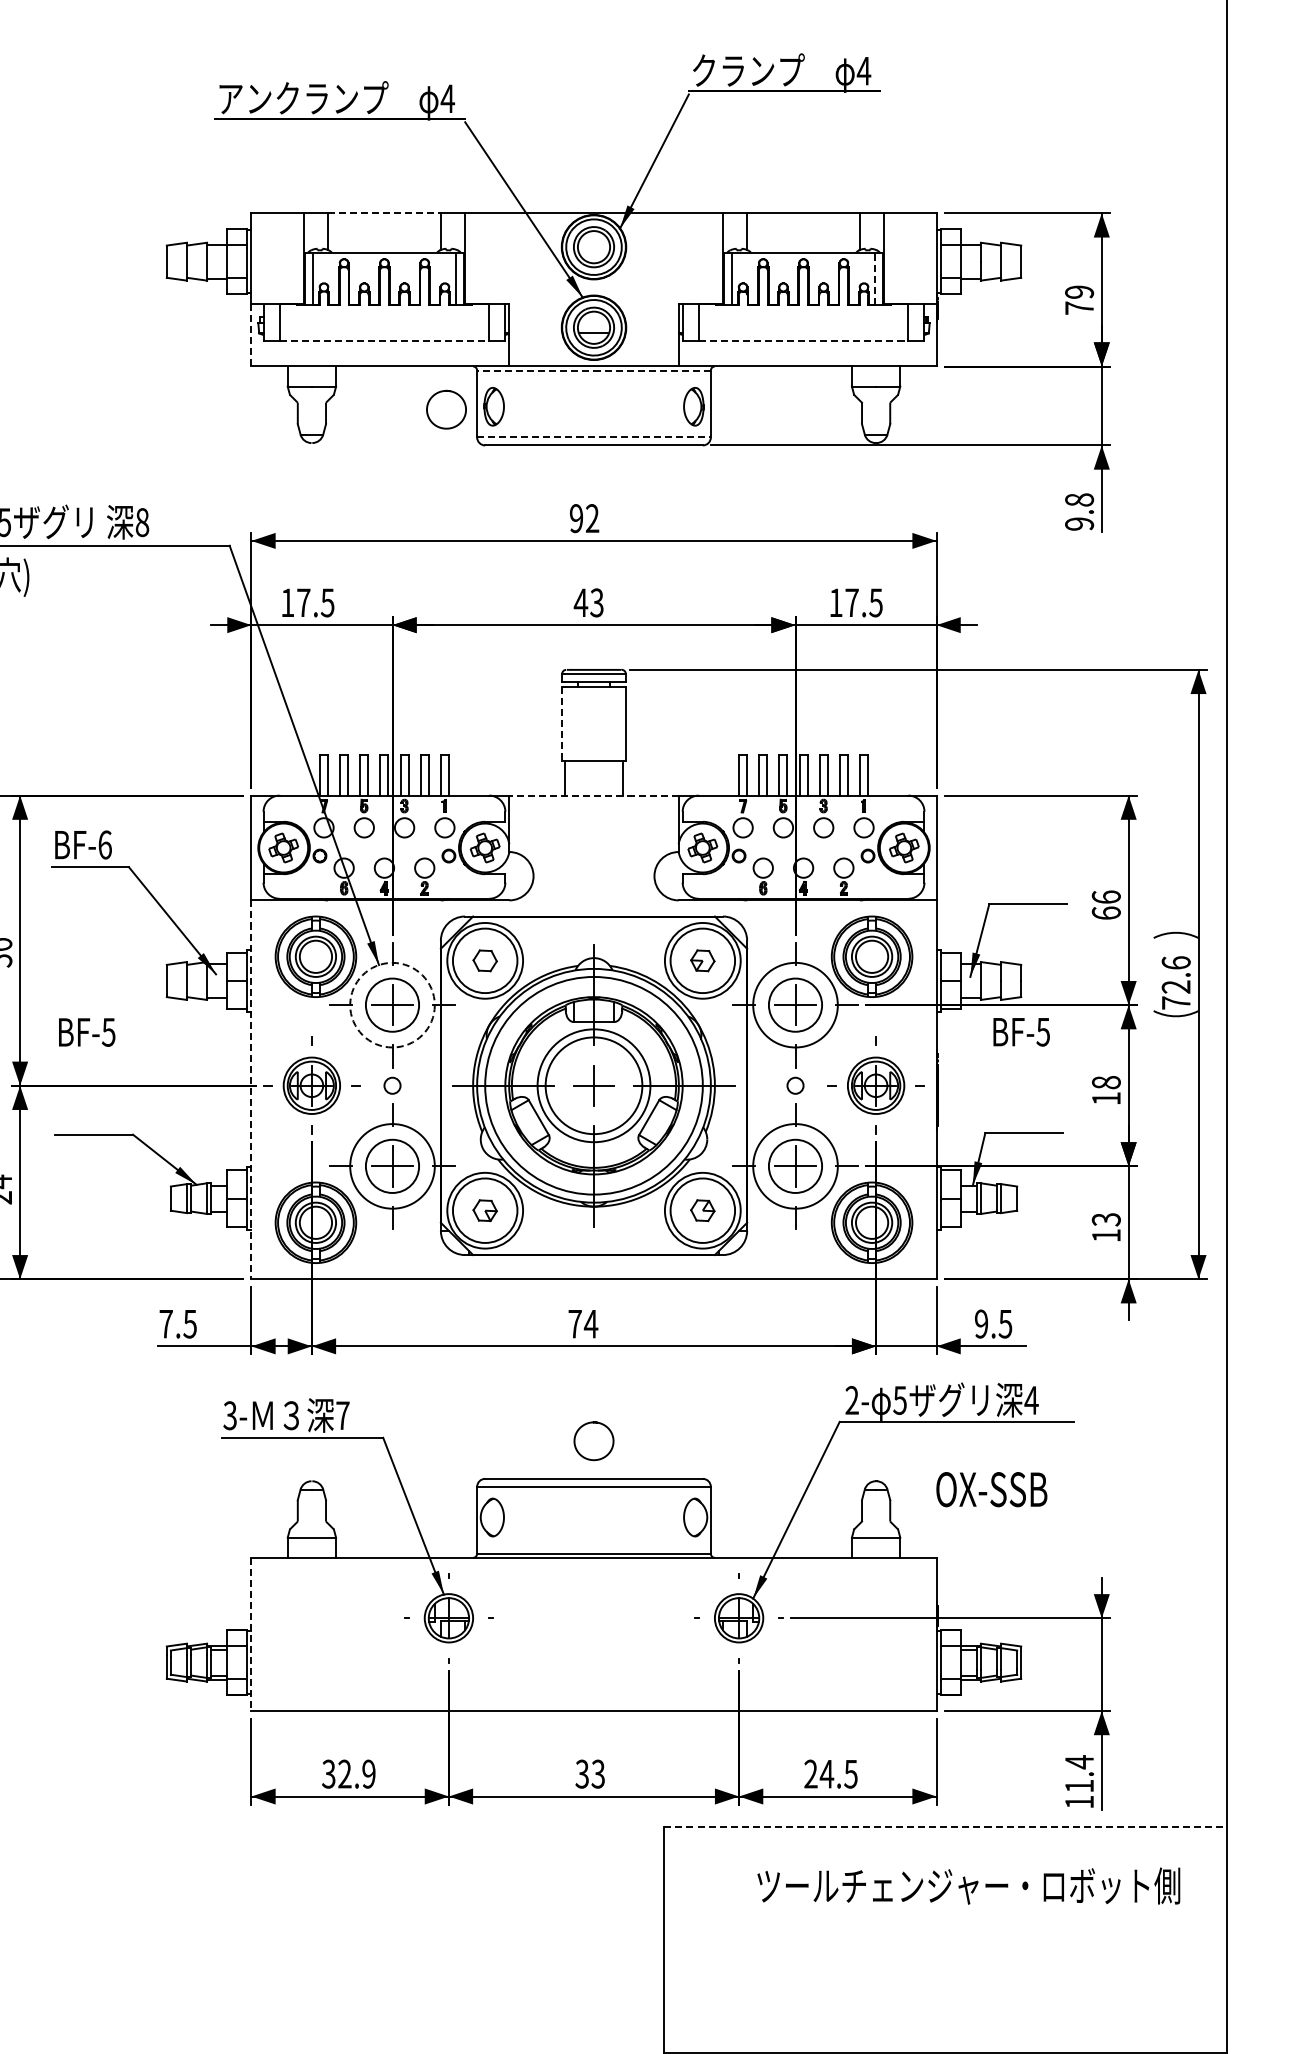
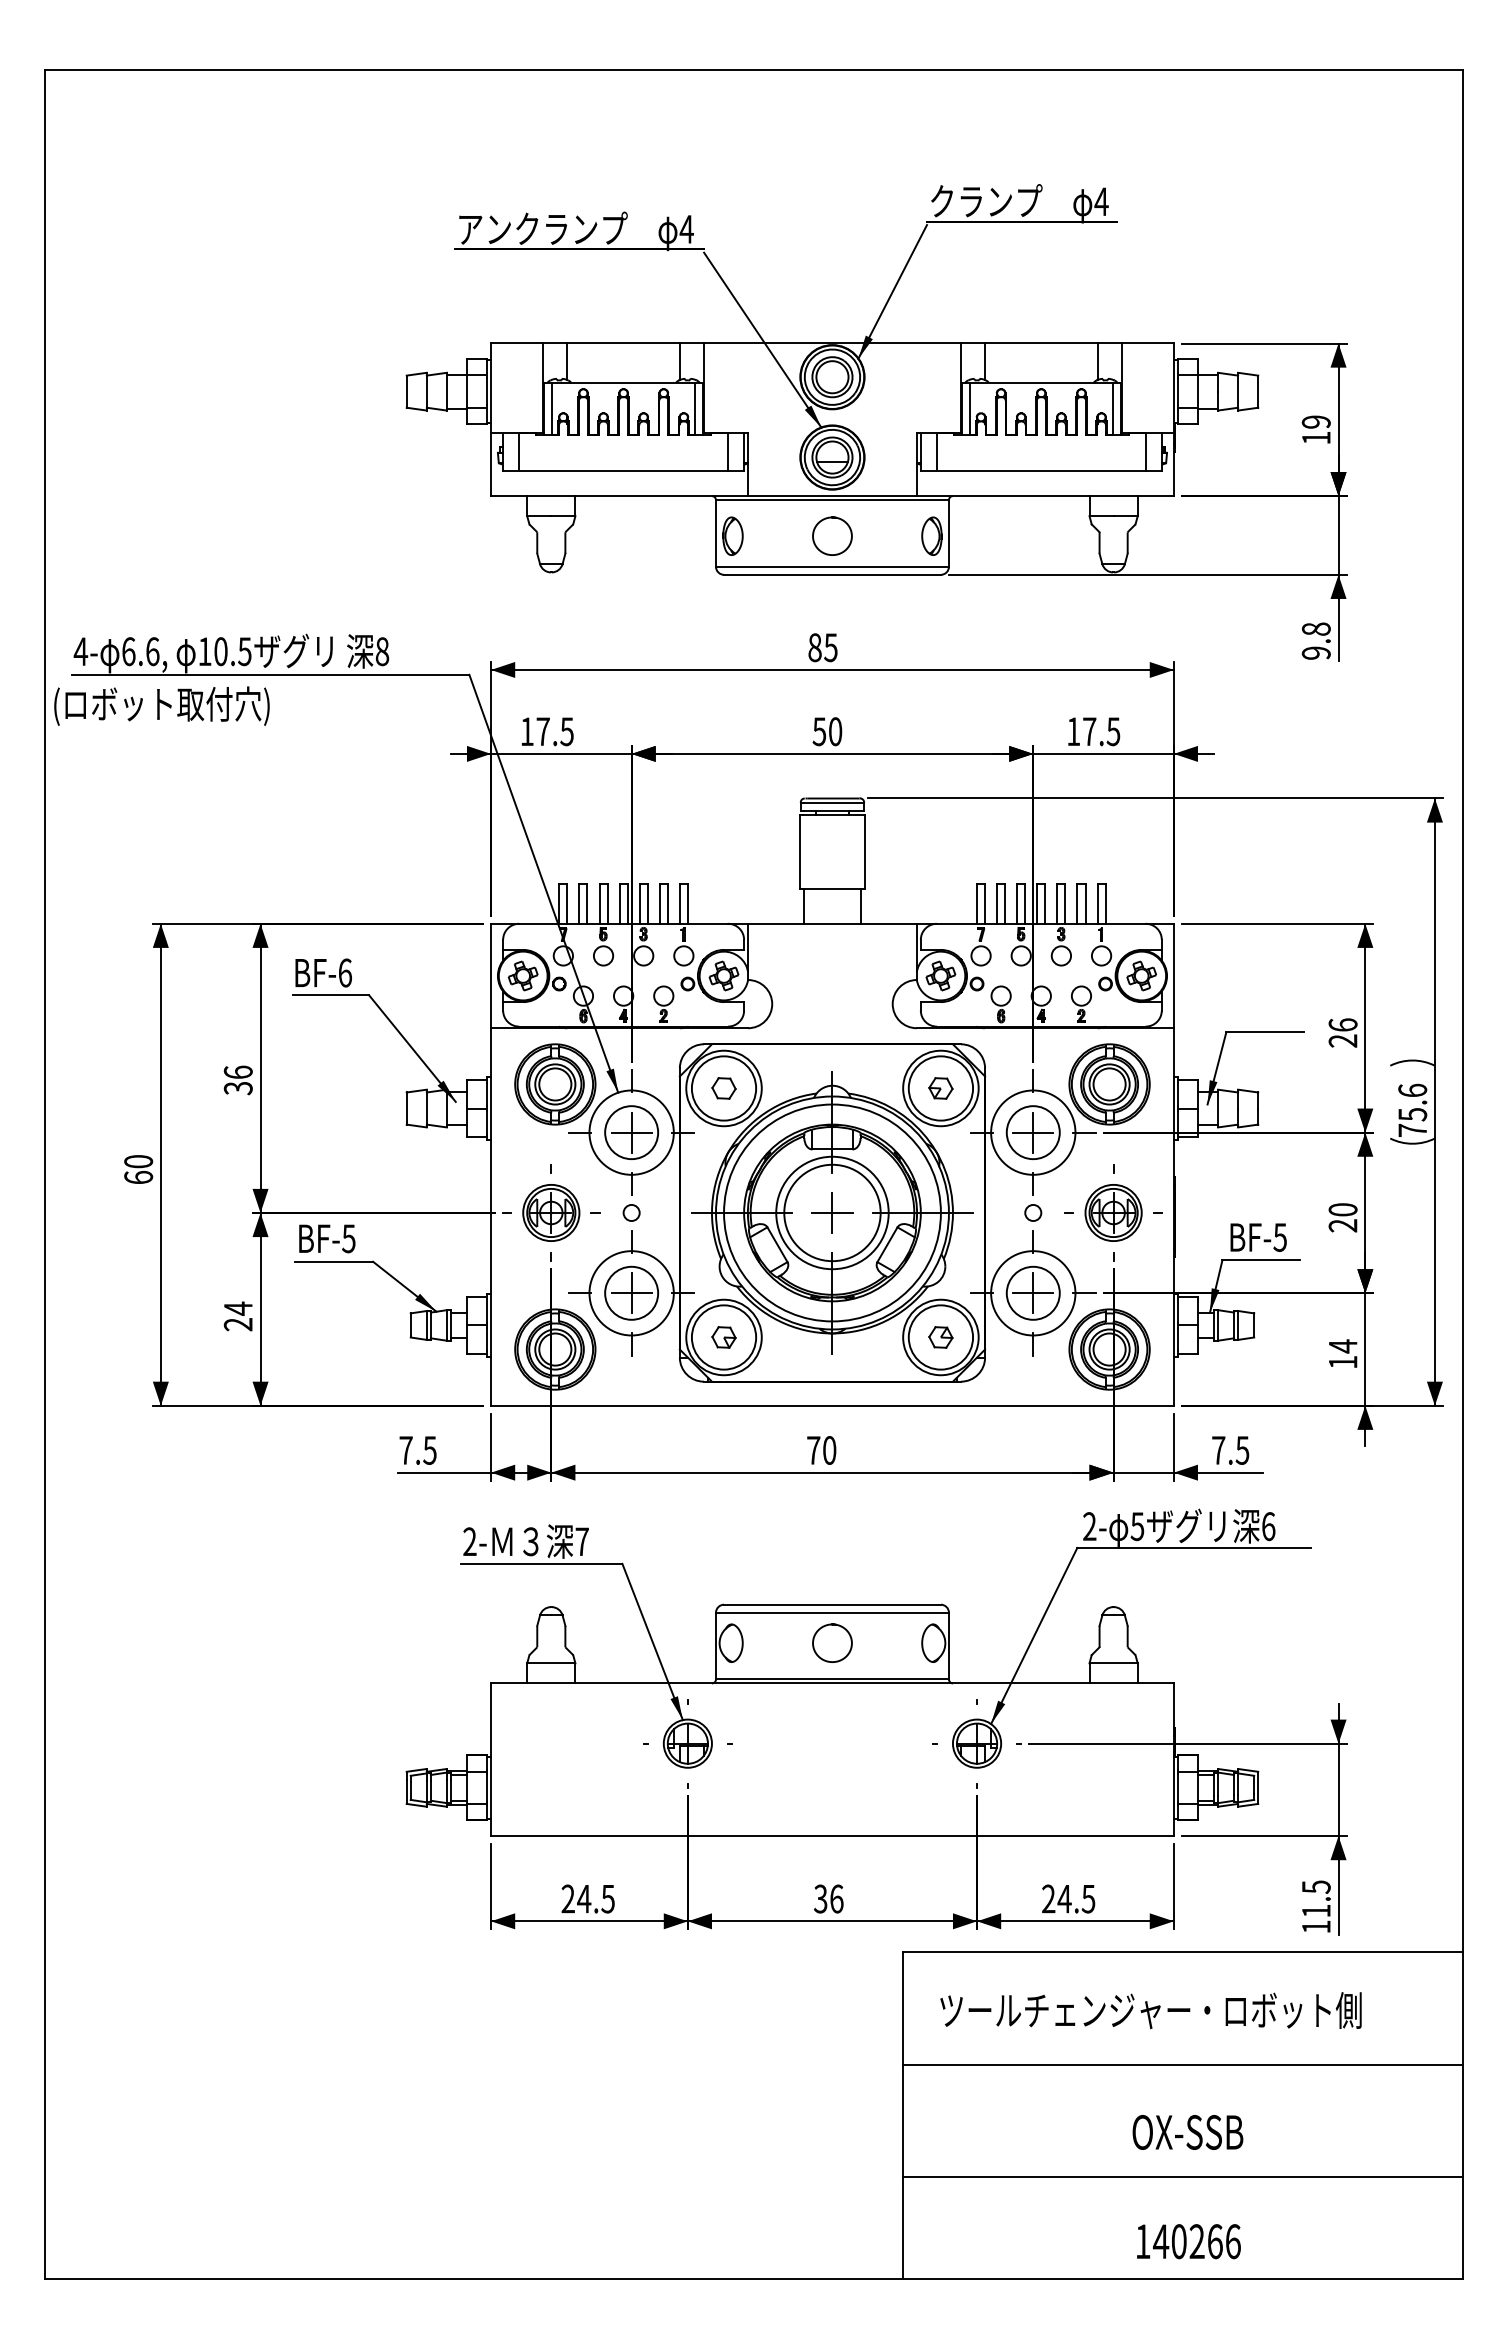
line: (385, 213) -> (624, 343), dashed -> solid
line: (874, 278) -> (1112, 408), dashed -> solid
text: (1079, 307) -> (1316, 437), 79 -> 19
line: (251, 335) -> (491, 465), dashed -> solid
line: (385, 341) -> (624, 471), dashed -> solid
line: (803, 341) -> (1041, 471), dashed -> solid
line: (593, 370) -> (831, 500), dashed -> solid
curve: (446, 391) -> (832, 518), moved
line: (594, 437) -> (832, 566), dashed -> solid
text: (584, 518) -> (822, 647), 92 -> 85
text: (589, 602) -> (827, 731), 43 -> 50
line: (561, 724) -> (800, 852), dashed -> solid
line: (593, 795) -> (831, 923), dashed -> solid
text: (1105, 912) -> (1342, 1040), 66 -> 26
text: (1176, 986) -> (1412, 1114), 72.6 -> 75.6
circle: (392, 1005) -> (631, 1132), dashed -> solid
text: (87, 1032) -> (327, 1238), moved
text: (1021, 1032) -> (1258, 1237), moved
line: (251, 1090) -> (491, 1217), dashed -> solid
text: (1105, 1090) -> (1342, 1217), 18 -> 20
text: (1105, 1219) -> (1342, 1346), 13 -> 14
text: (591, 1324) -> (829, 1450), 74 -> 70
text: (981, 1324) -> (1218, 1450), 9.5 -> 7.5
text: (1031, 1400) -> (1268, 1526), 4 -> 6
text: (229, 1415) -> (469, 1541), 3- -> 2-
curve: (594, 1423) -> (832, 1625), moved
text: (991, 1489) -> (1187, 2132), moved
line: (251, 1635) -> (491, 1760), dashed -> solid
text: (1079, 1762) -> (1316, 1887), 11.4 -> 11.5
text: (348, 1773) -> (587, 1898), 32.9 -> 24.5
text: (598, 1773) -> (836, 1898), 33 -> 36
line: (946, 1827) -> (1183, 1952), dashed -> solid
text: (968, 1886) -> (1150, 2010), moved
line: (945, 1940) -> (1182, 2064), added

